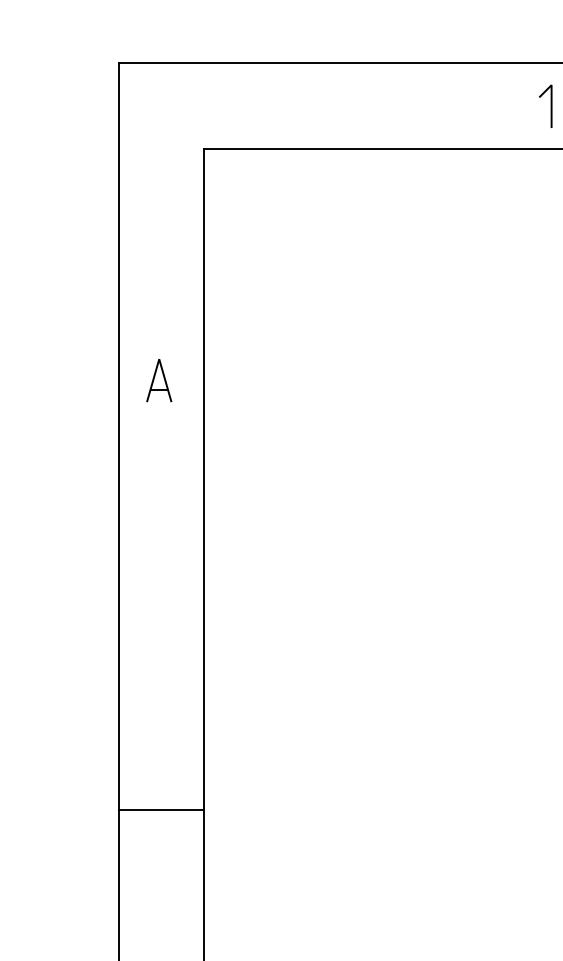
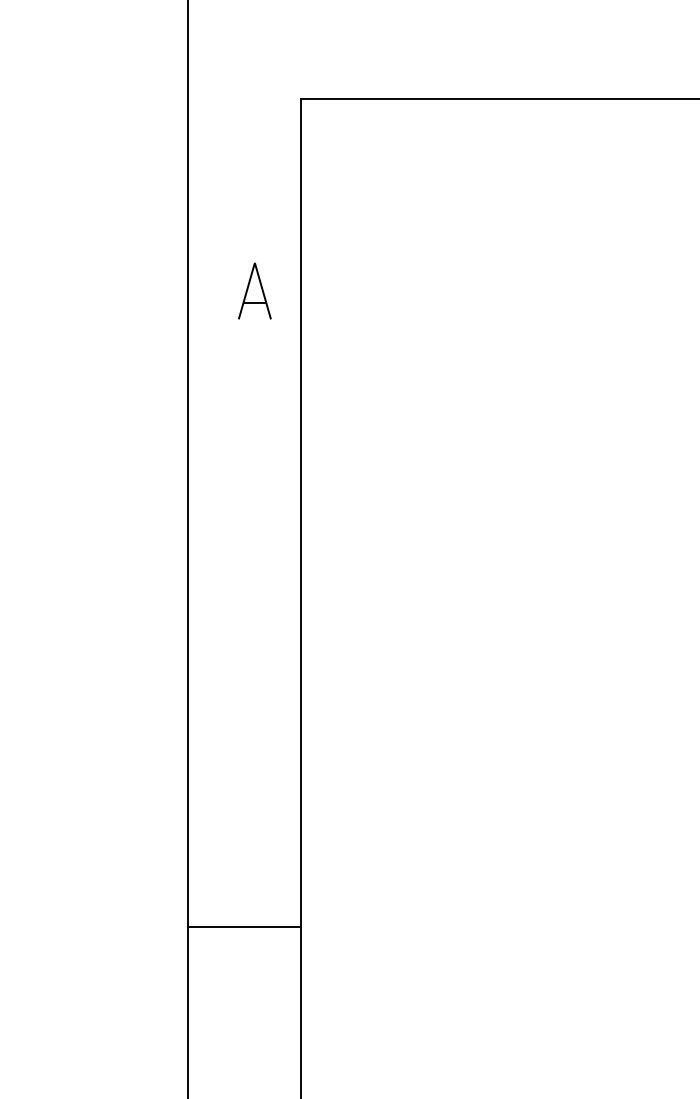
part: (159, 380) -> (255, 290), moved
line: (161, 809) -> (244, 926), moved

